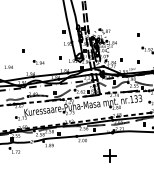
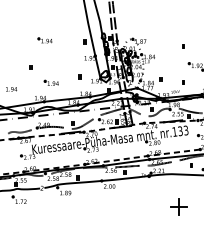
part: (33, 30) -> (44, 40), added
part: (109, 155) -> (178, 206), moved

